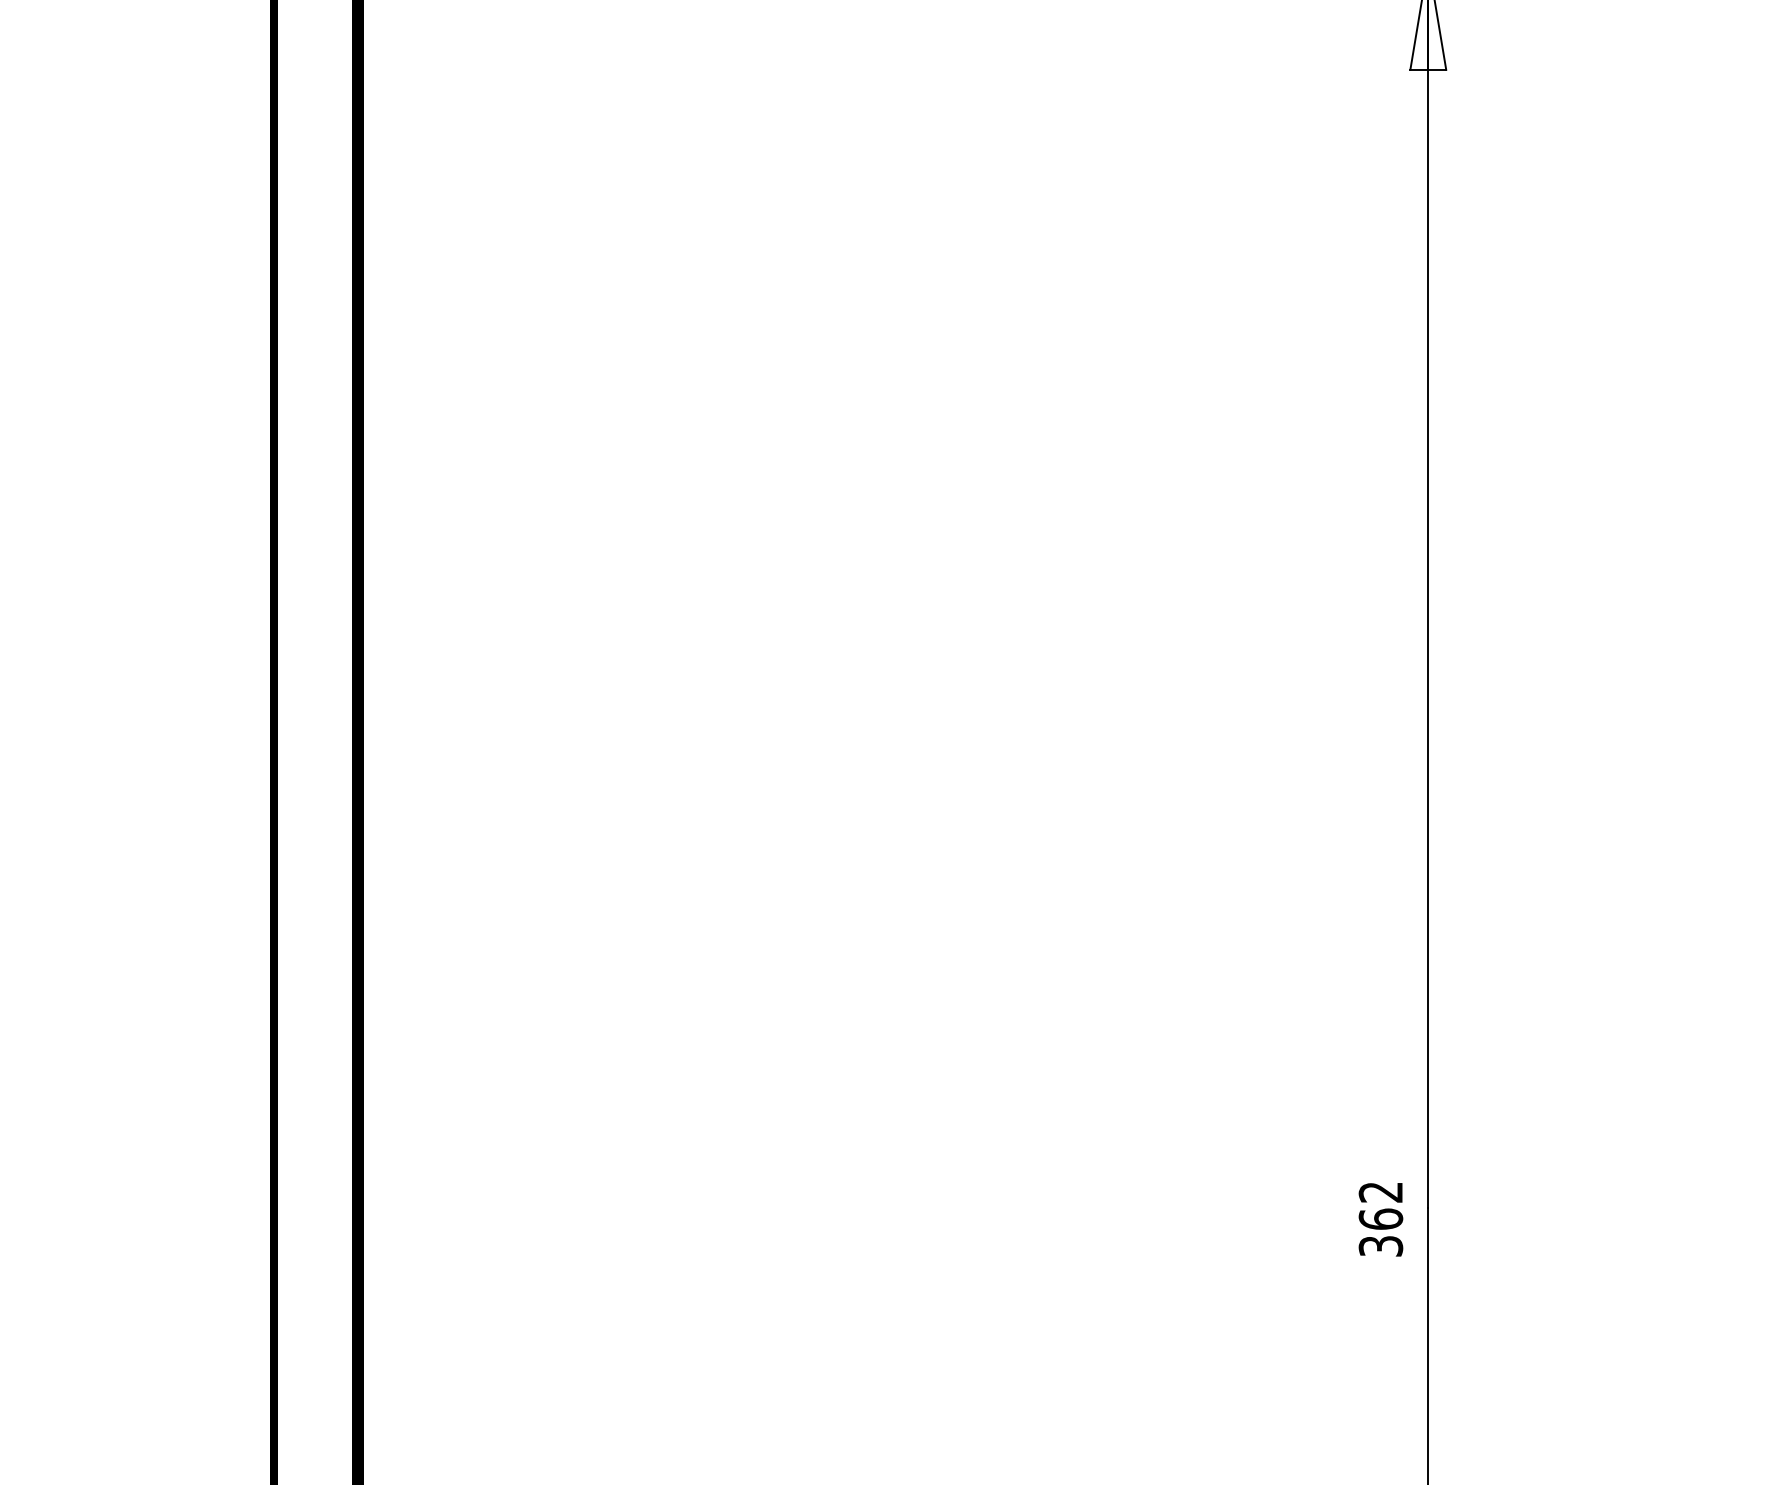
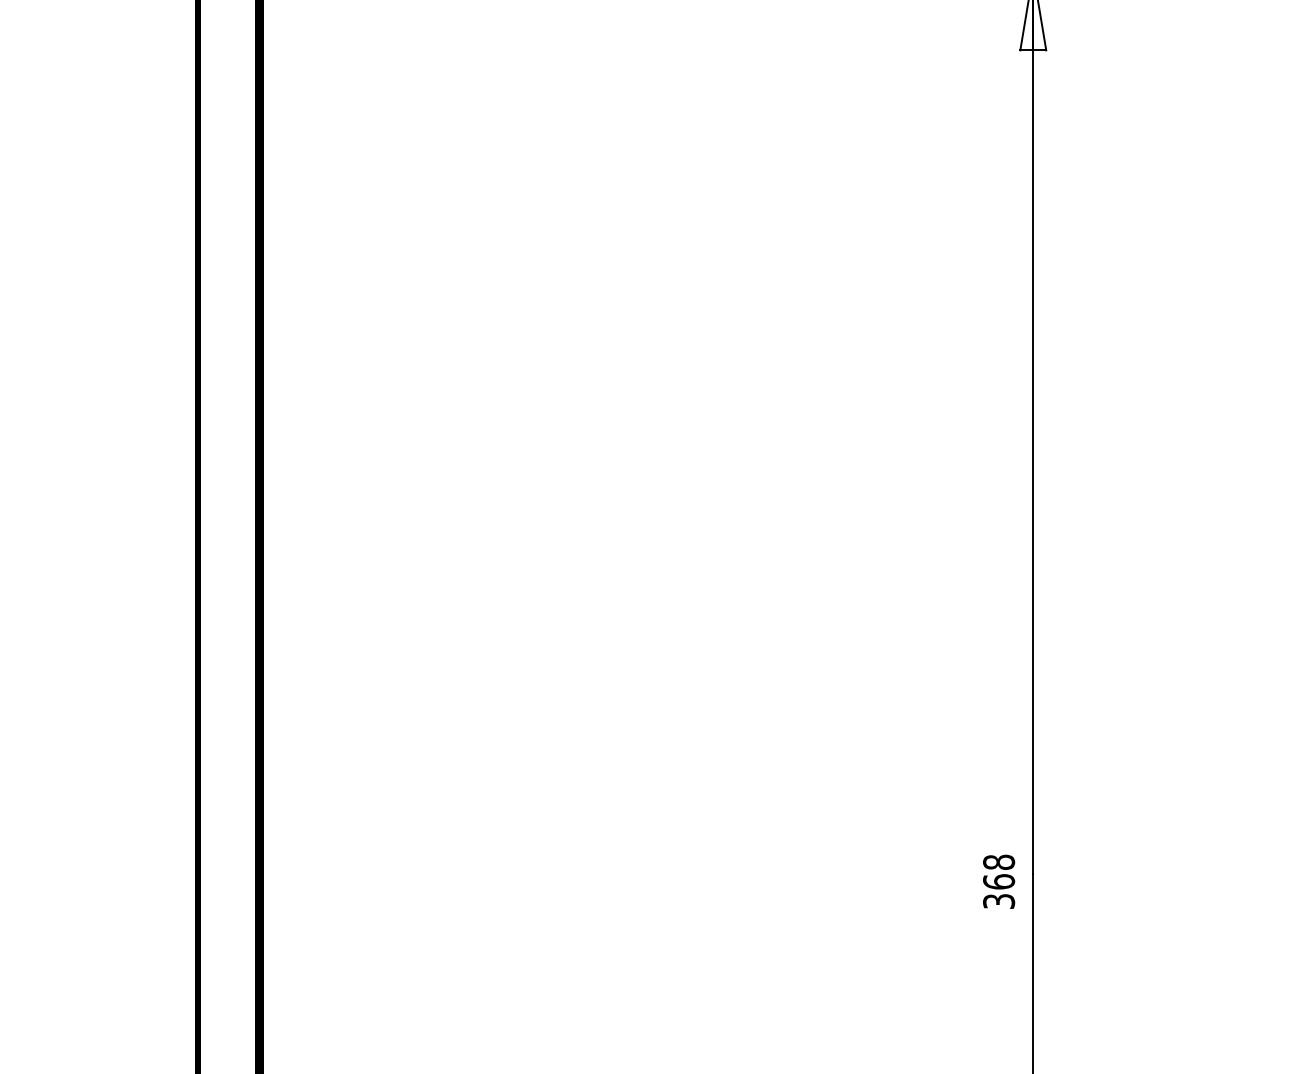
text: (1380, 1191) -> (998, 861), 362 -> 368

